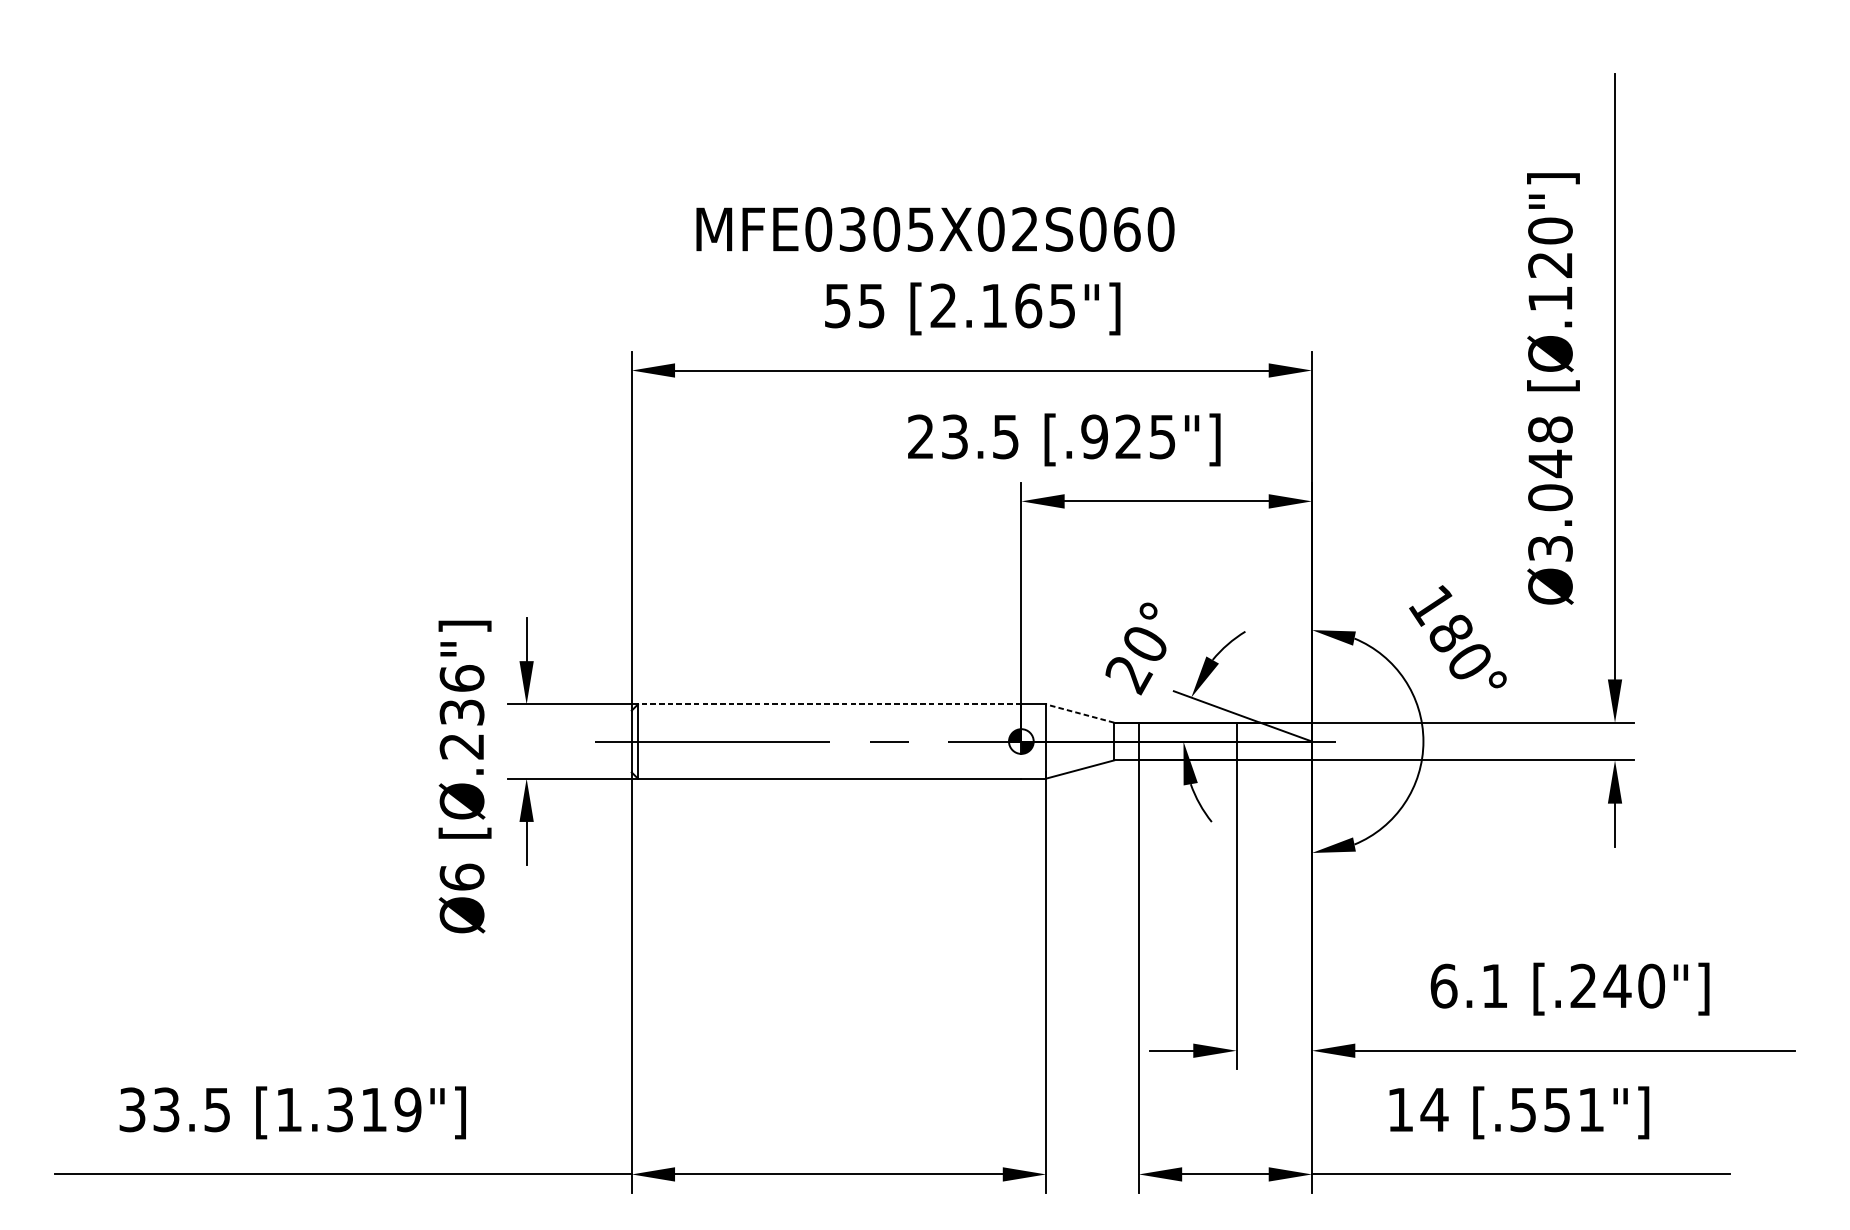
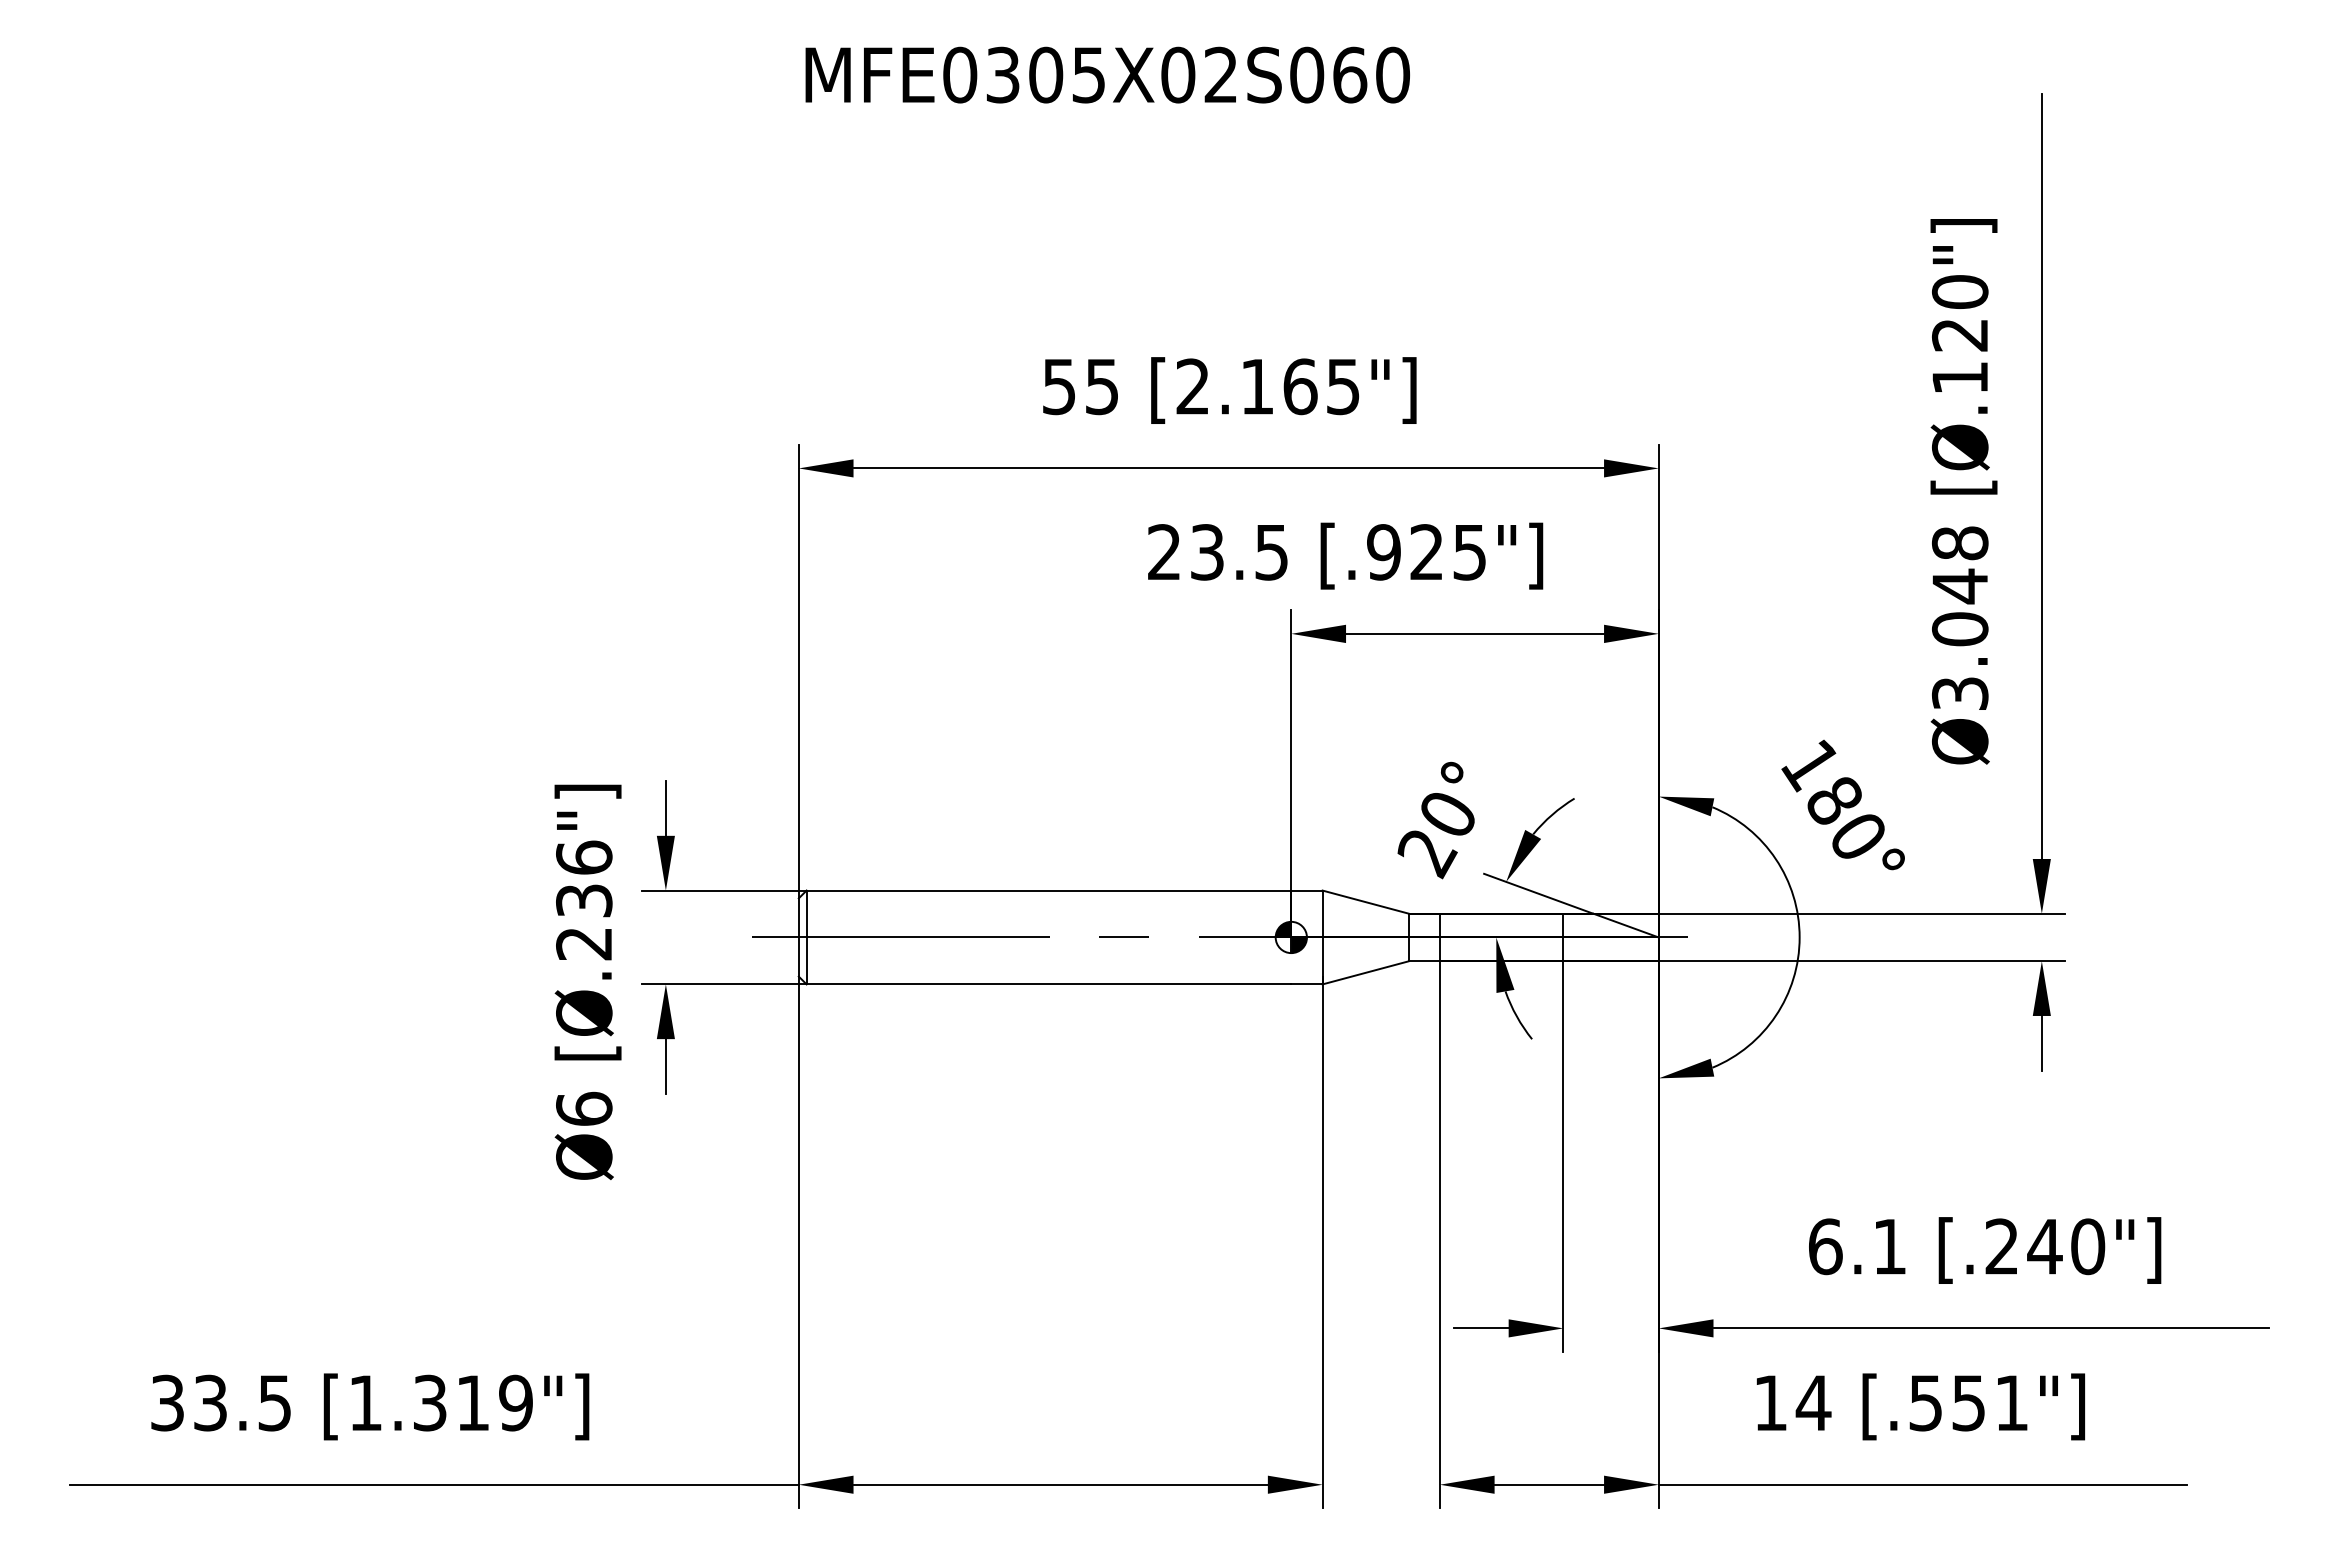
text: (935, 228) -> (1107, 74), moved
line: (829, 704) -> (1048, 890), dashed -> solid
line: (1080, 713) -> (1365, 902), dashed -> solid

